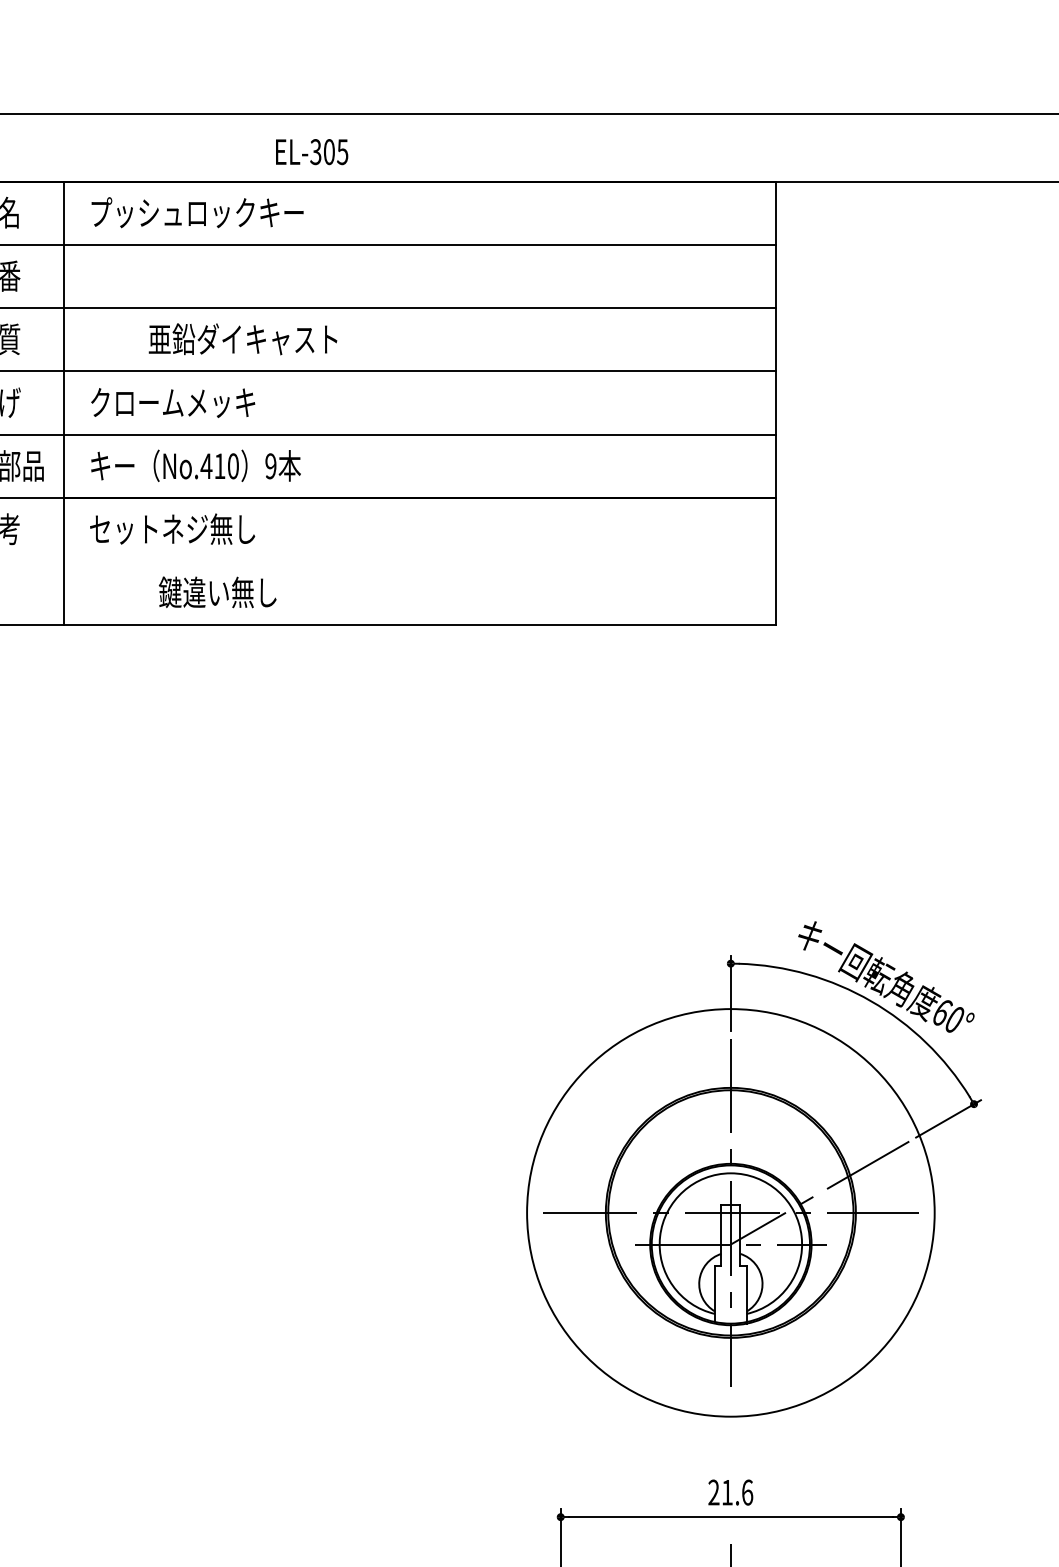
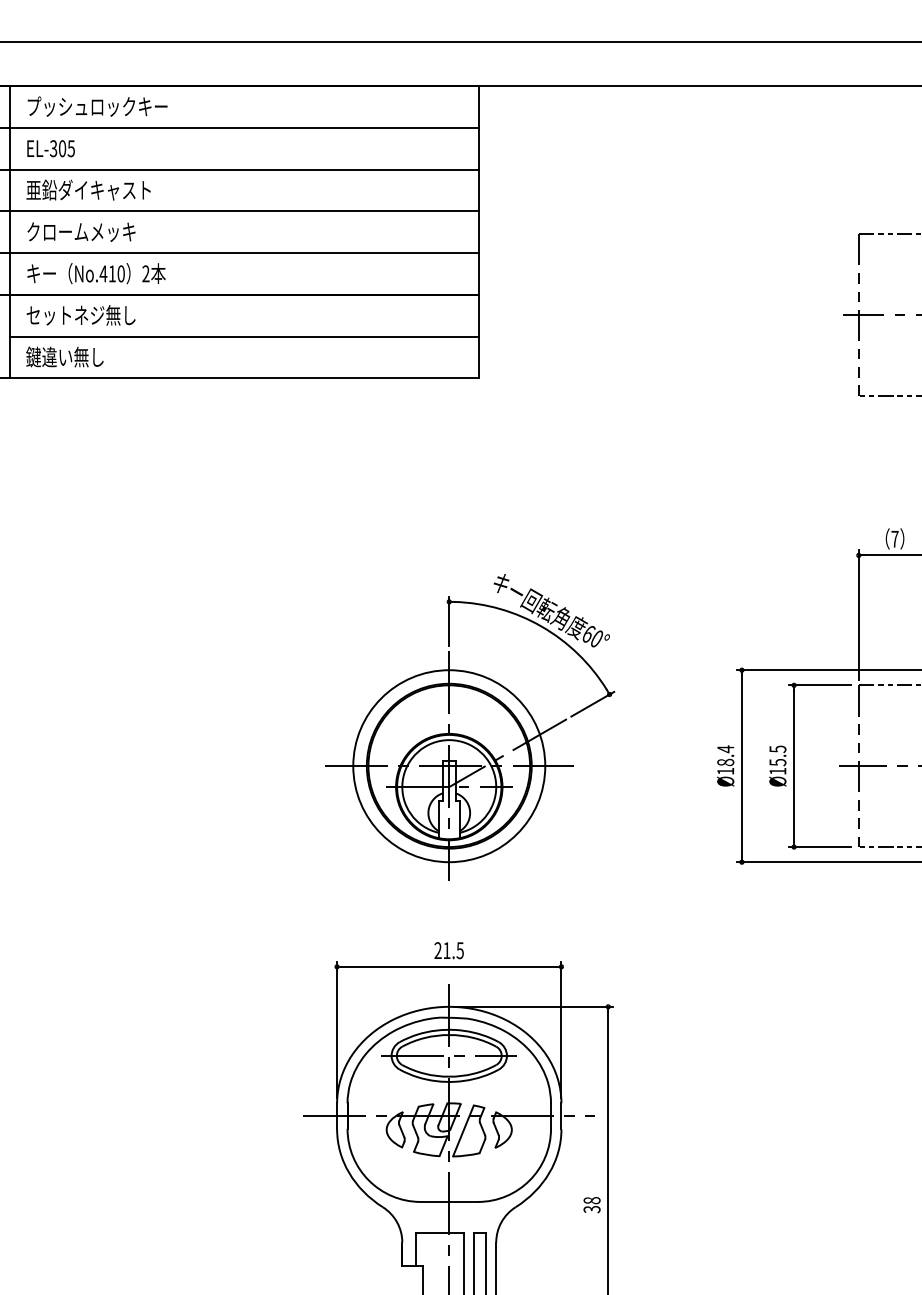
text: (311, 151) -> (50, 148), moved
text: (242, 338) -> (88, 189), moved
text: (270, 465) -> (145, 273), 9 -> 2
line: (420, 561) -> (244, 336), added
text: (217, 591) -> (64, 356), moved
circle: (731, 1213) -> (449, 766), size x0.71
text: (746, 1492) -> (459, 950), 21.6 -> 21.5

